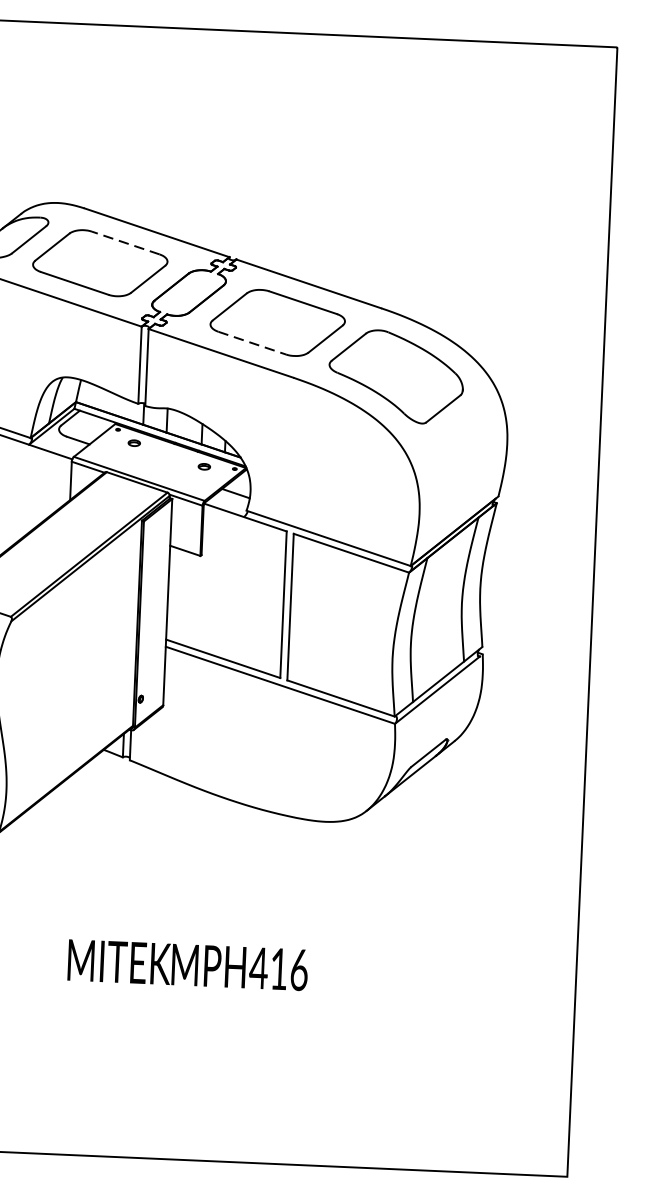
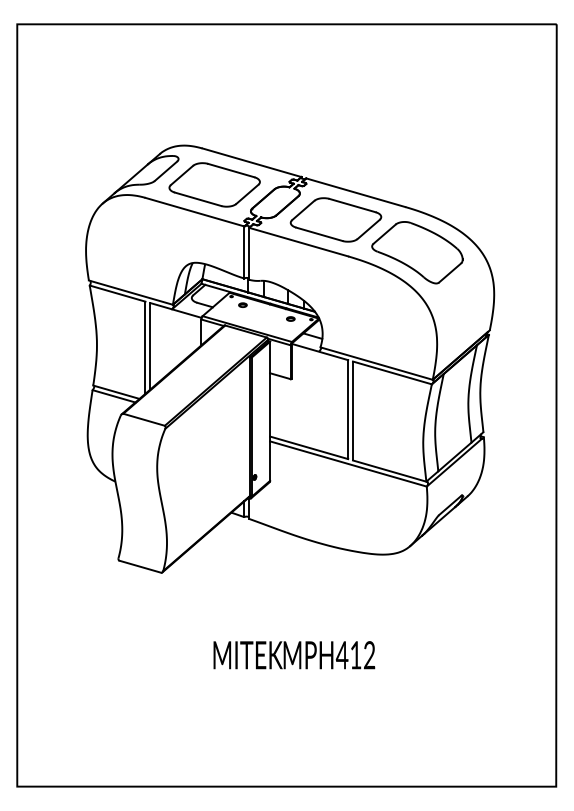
line: (124, 242) -> (230, 170), dashed -> solid
line: (252, 343) -> (319, 234), dashed -> solid
text: (299, 970) -> (369, 655), MPH416 -> MPH412

